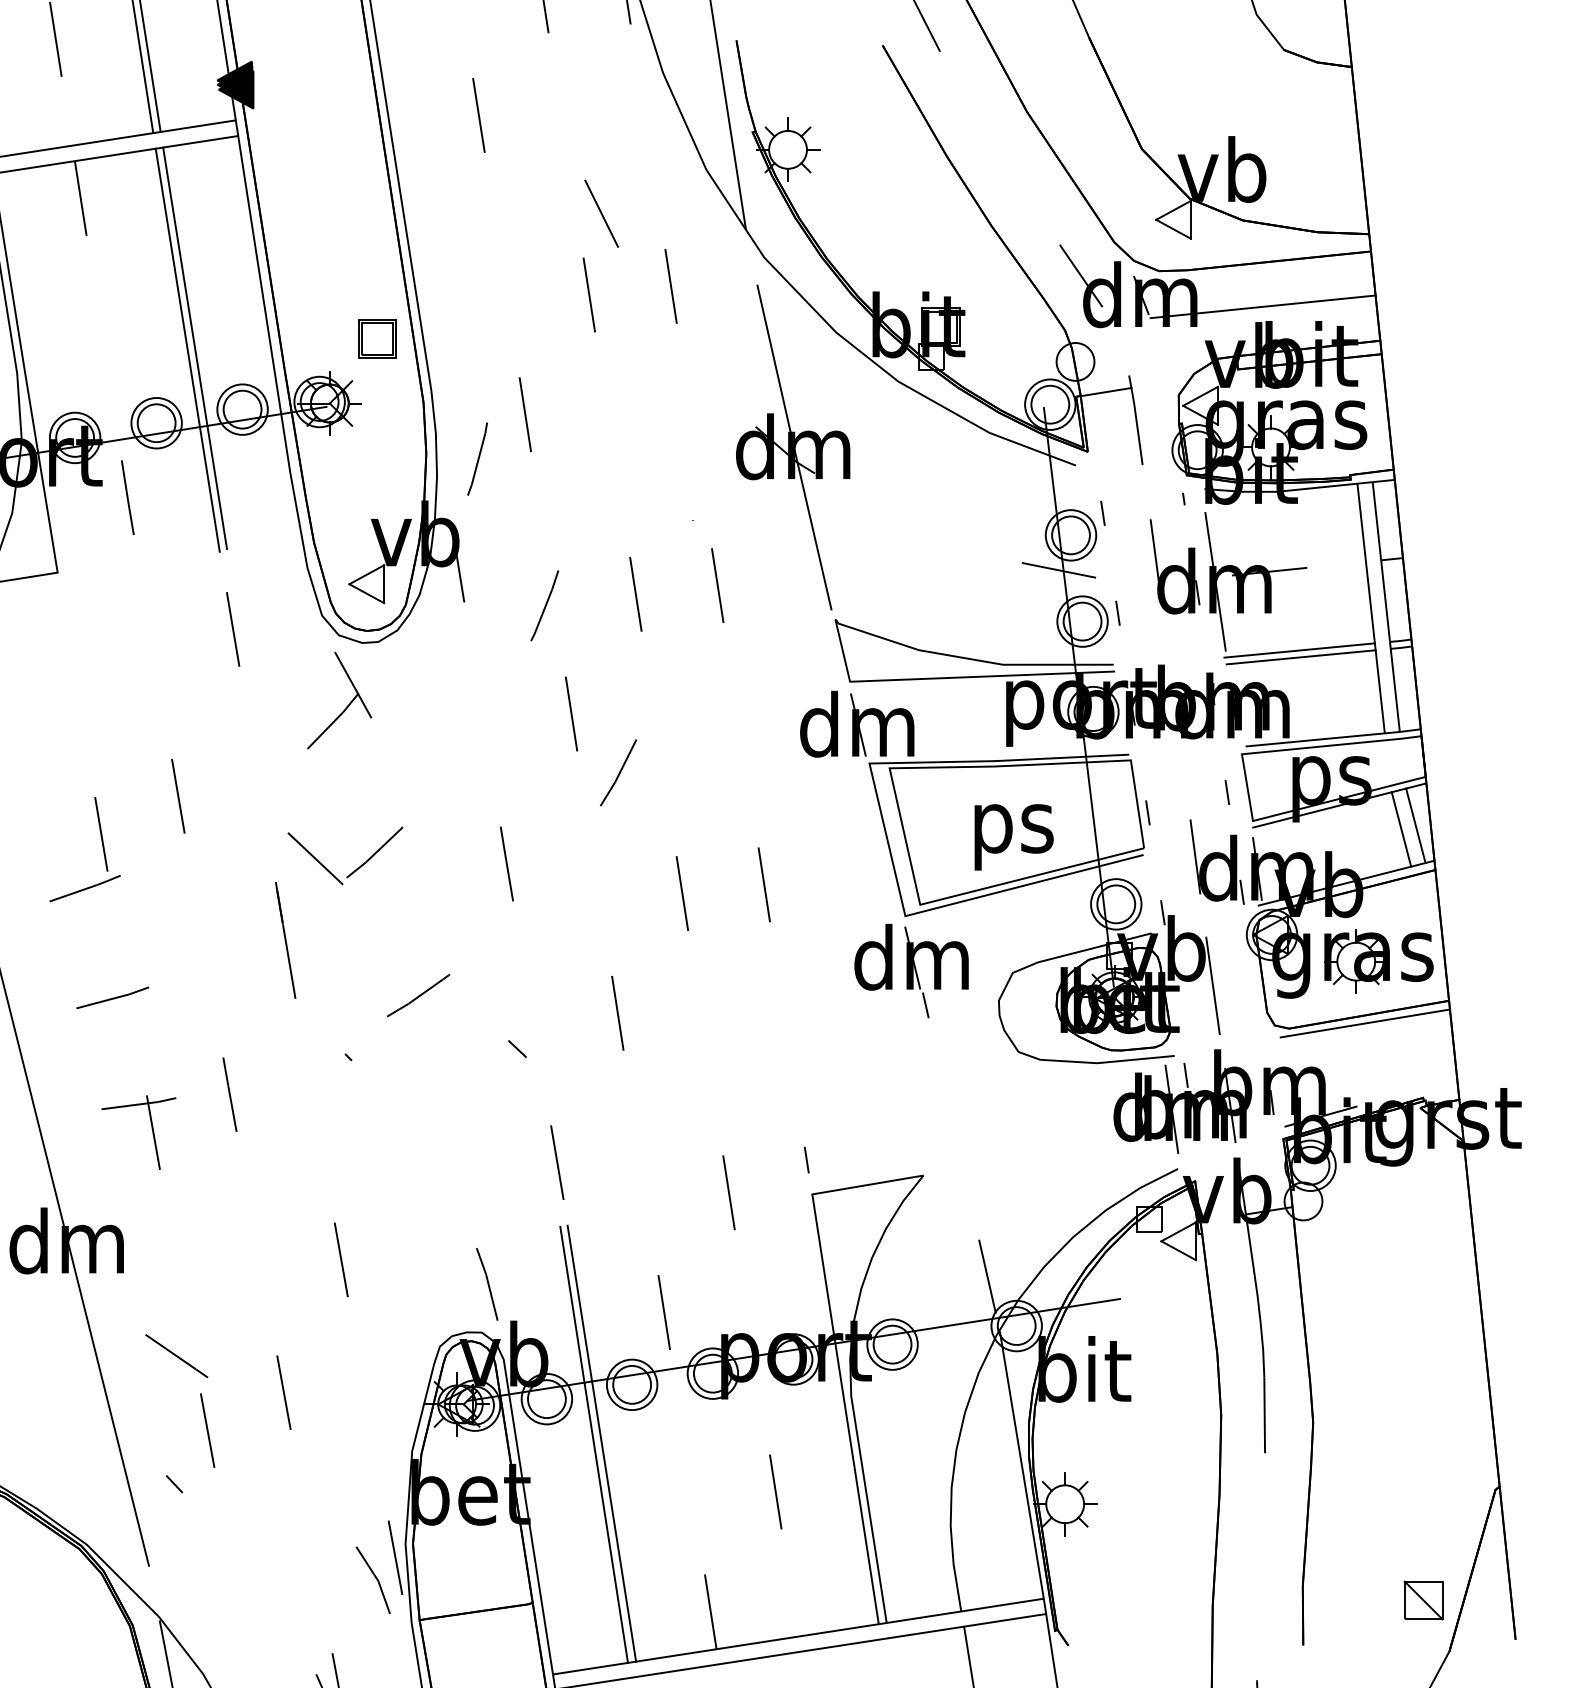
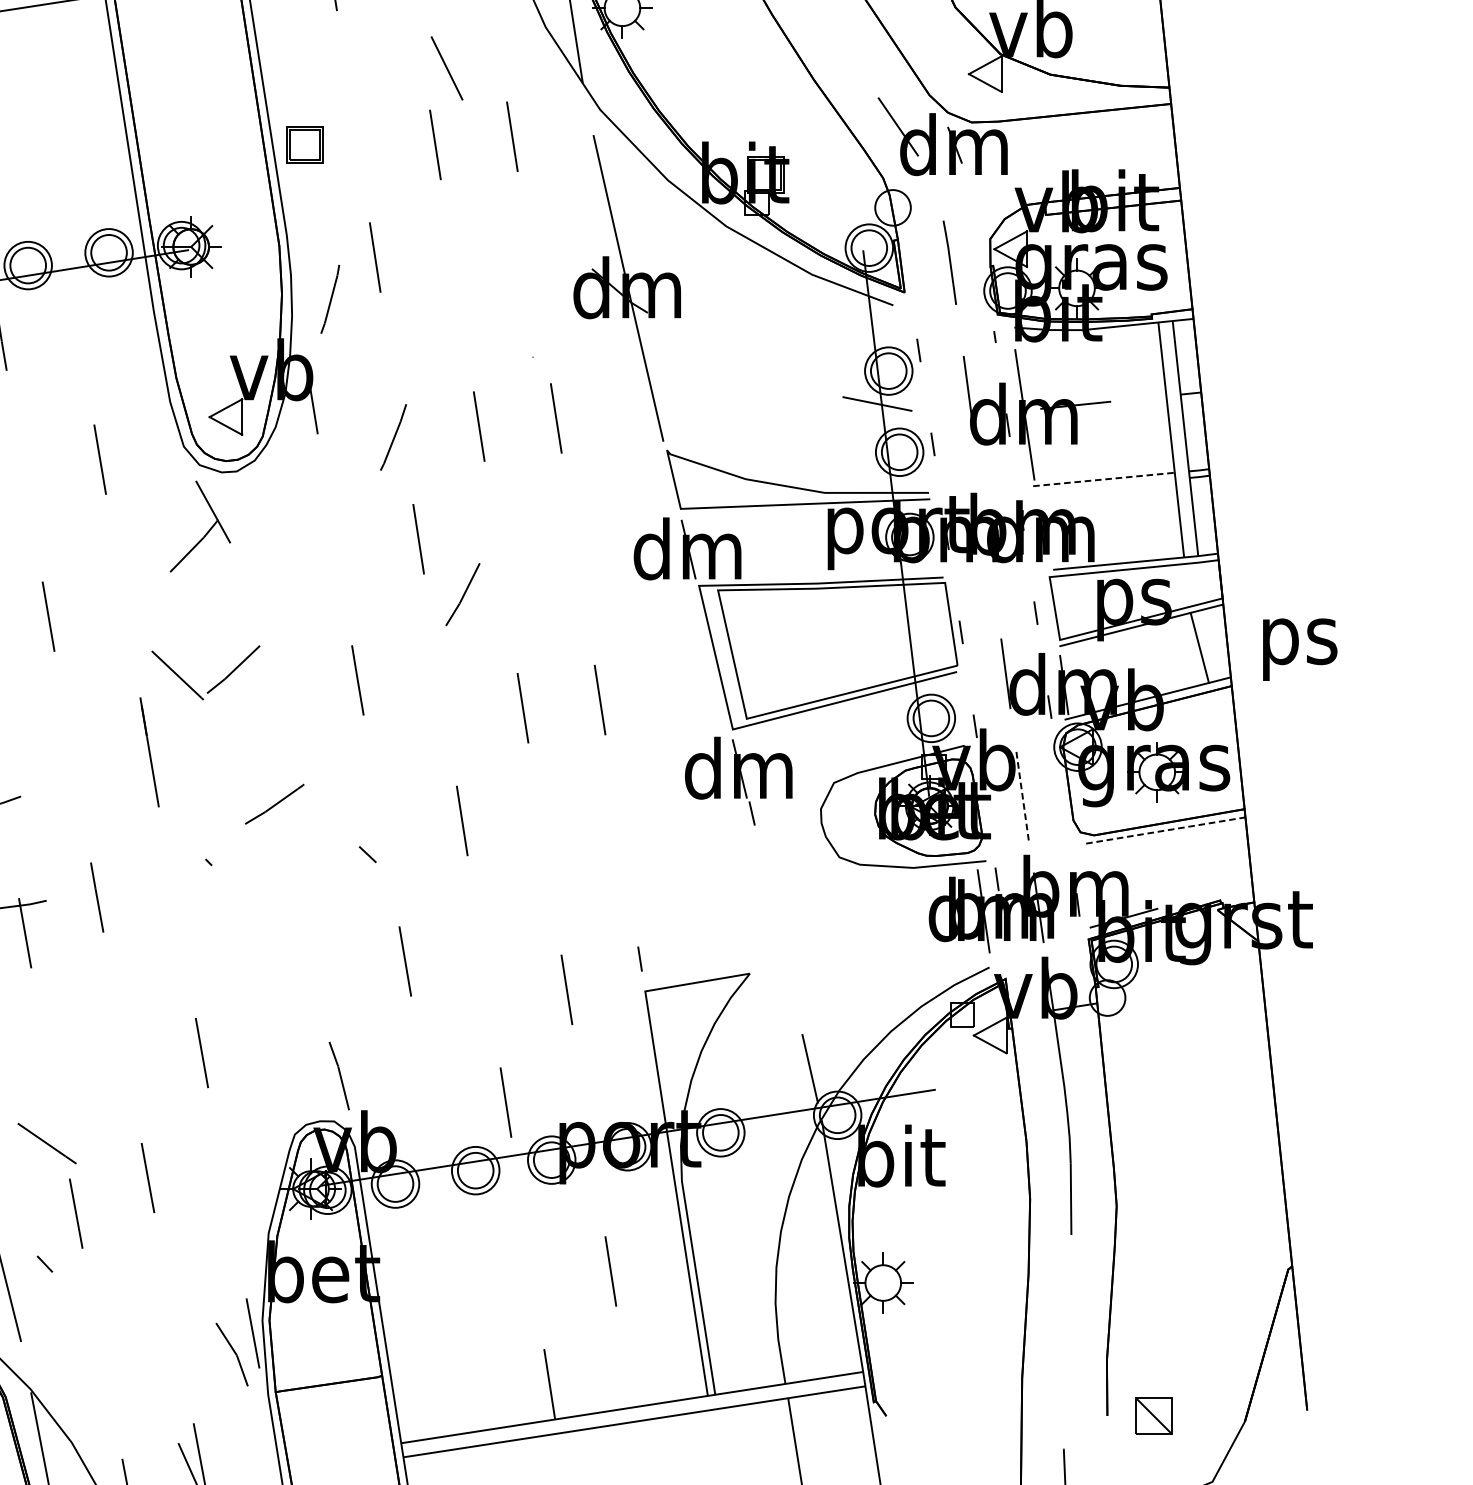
line: (1262, 306) -> (1069, 155), removed
part: (377, 338) -> (304, 144), moved
line: (195, 348) -> (64, 195), removed
line: (187, 349) -> (57, 196), removed
line: (1107, 391) -> (923, 235), removed
line: (1299, 650) -> (1103, 479), solid -> dashed
line: (1300, 657) -> (1104, 486), removed
line: (1415, 825) -> (1213, 644), removed
text: (1013, 837) -> (1299, 649), moved
line: (1213, 985) -> (1022, 794), solid -> dashed
line: (1365, 1023) -> (1165, 830), solid -> dashed
line: (601, 1443) -> (446, 1225), removed
line: (593, 1444) -> (439, 1226), removed
part: (1423, 1600) -> (1153, 1415), moved

